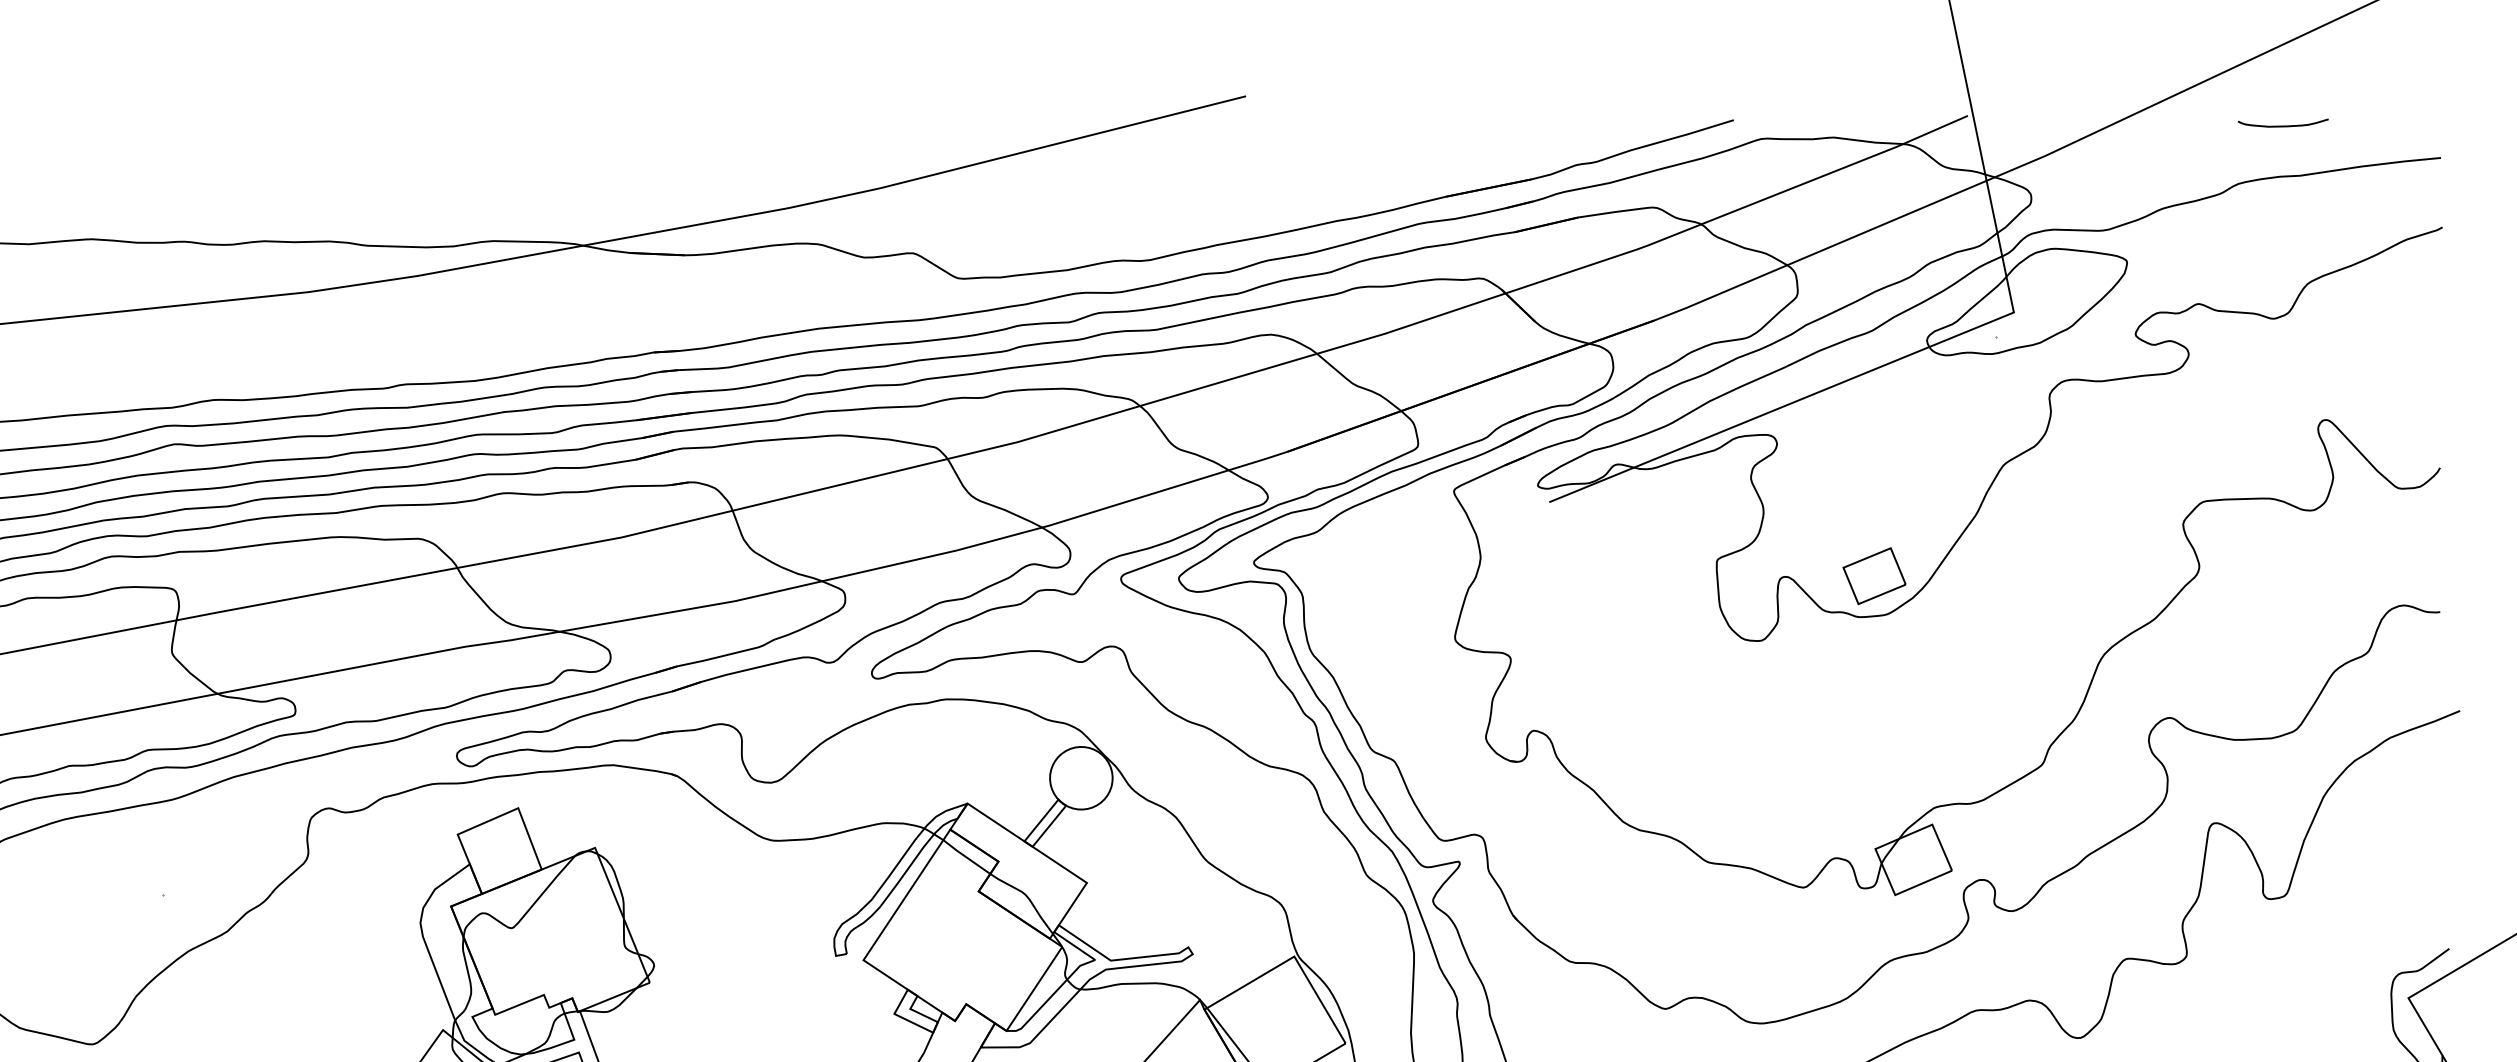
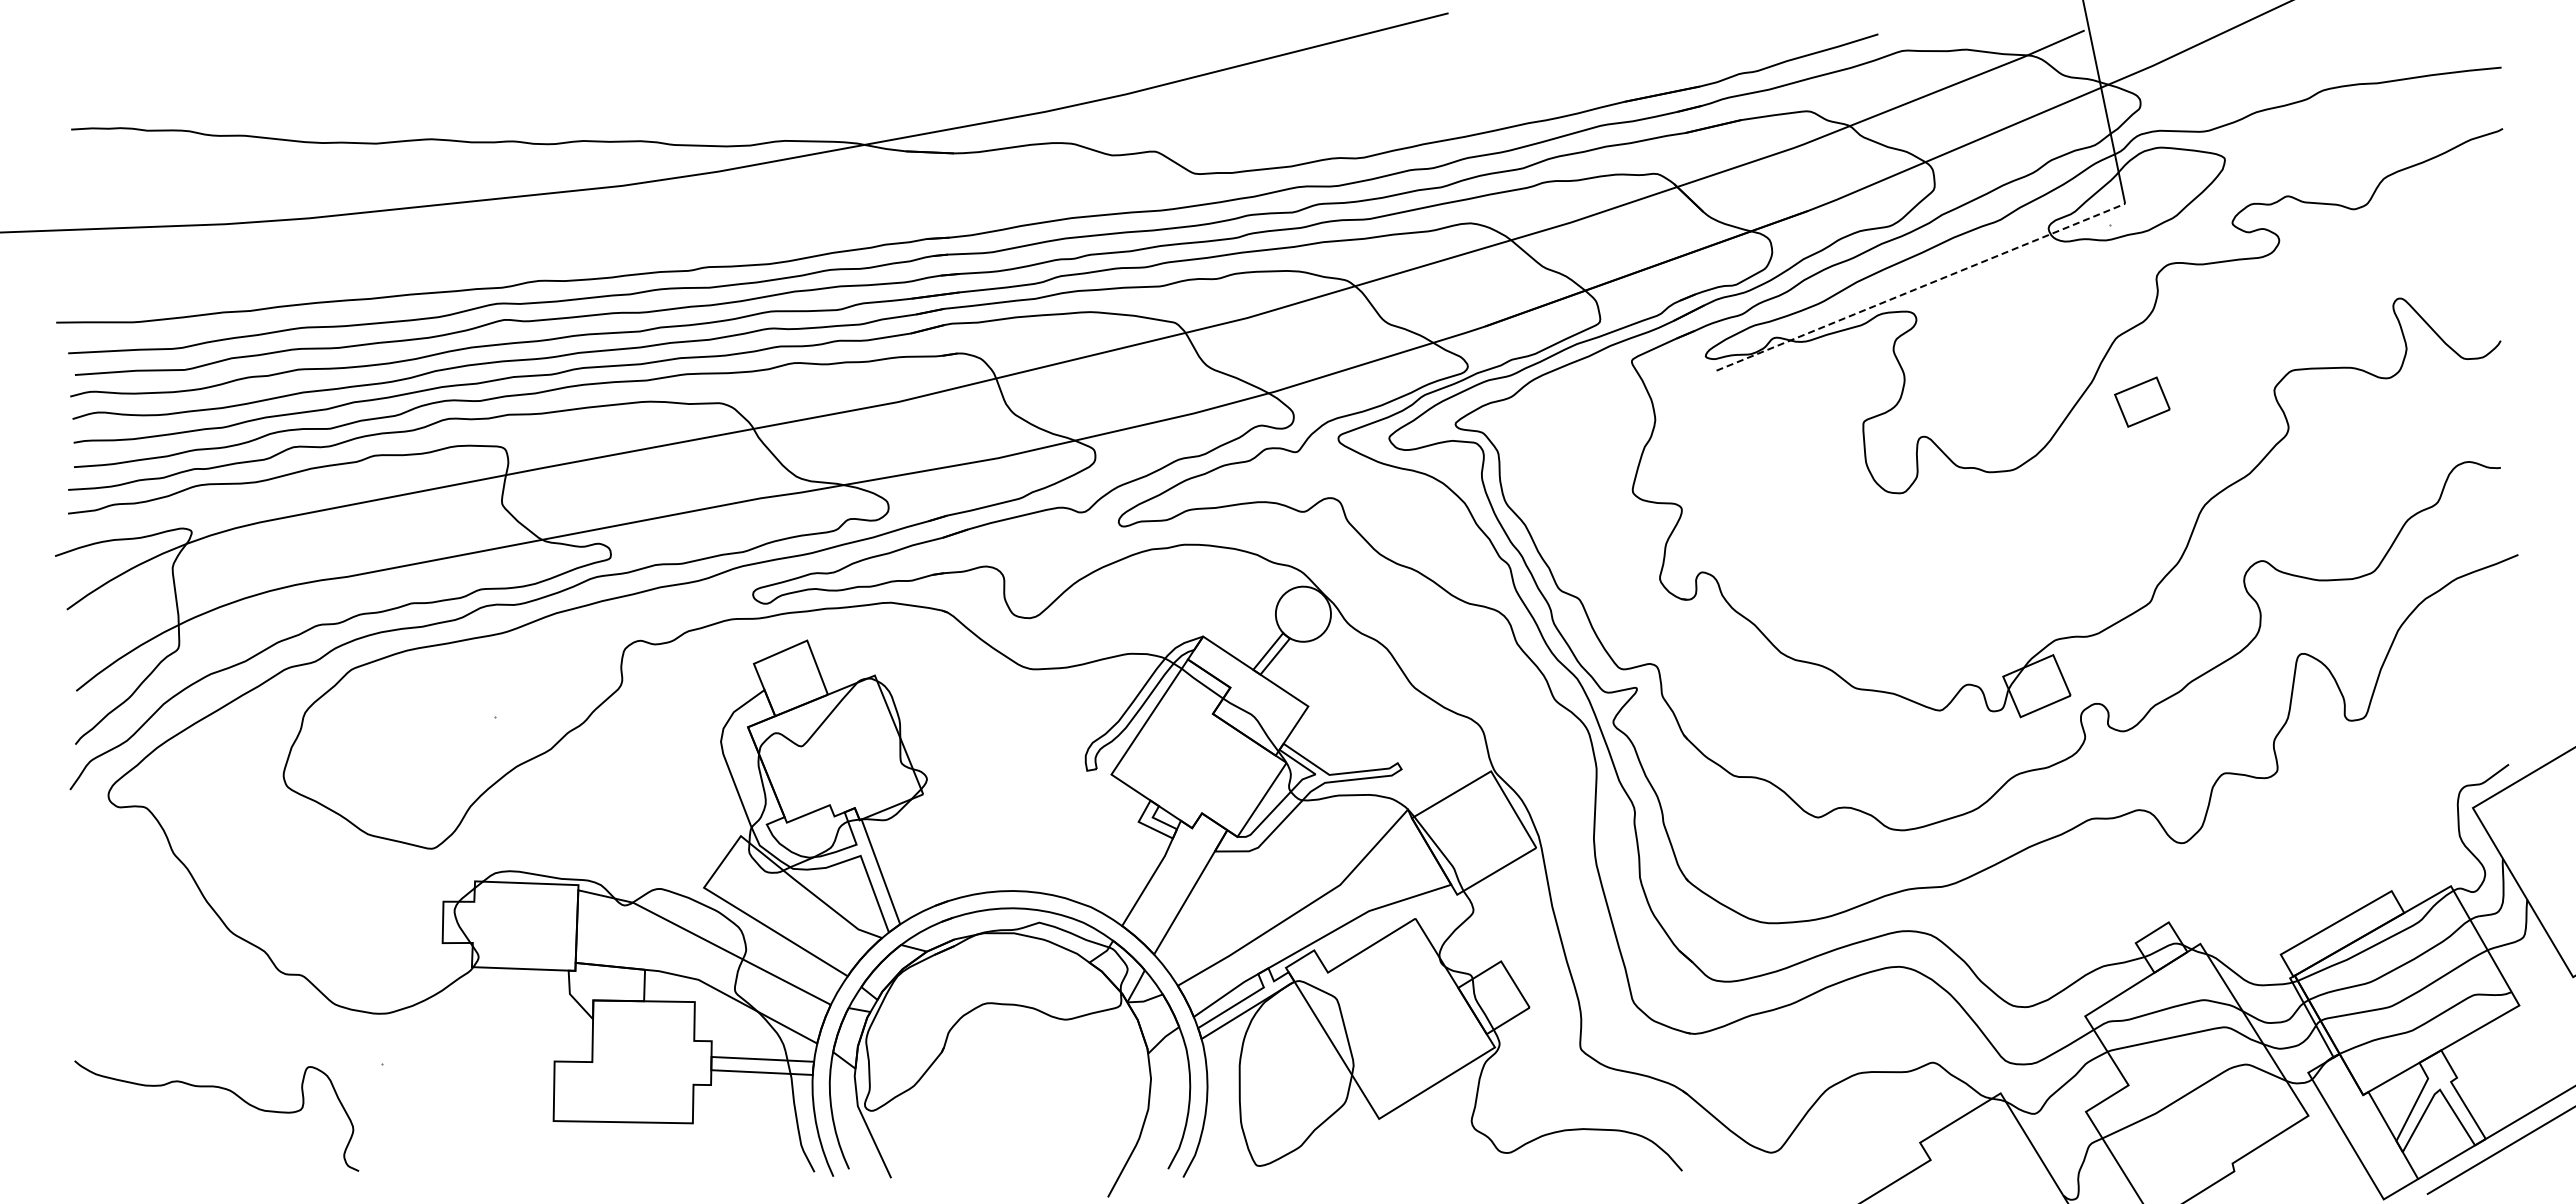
curve: (2285, 124) -> (2364, 38), removed
line: (1781, 407) -> (1920, 287), solid -> dashed
part: (1874, 575) -> (2142, 401), moved

